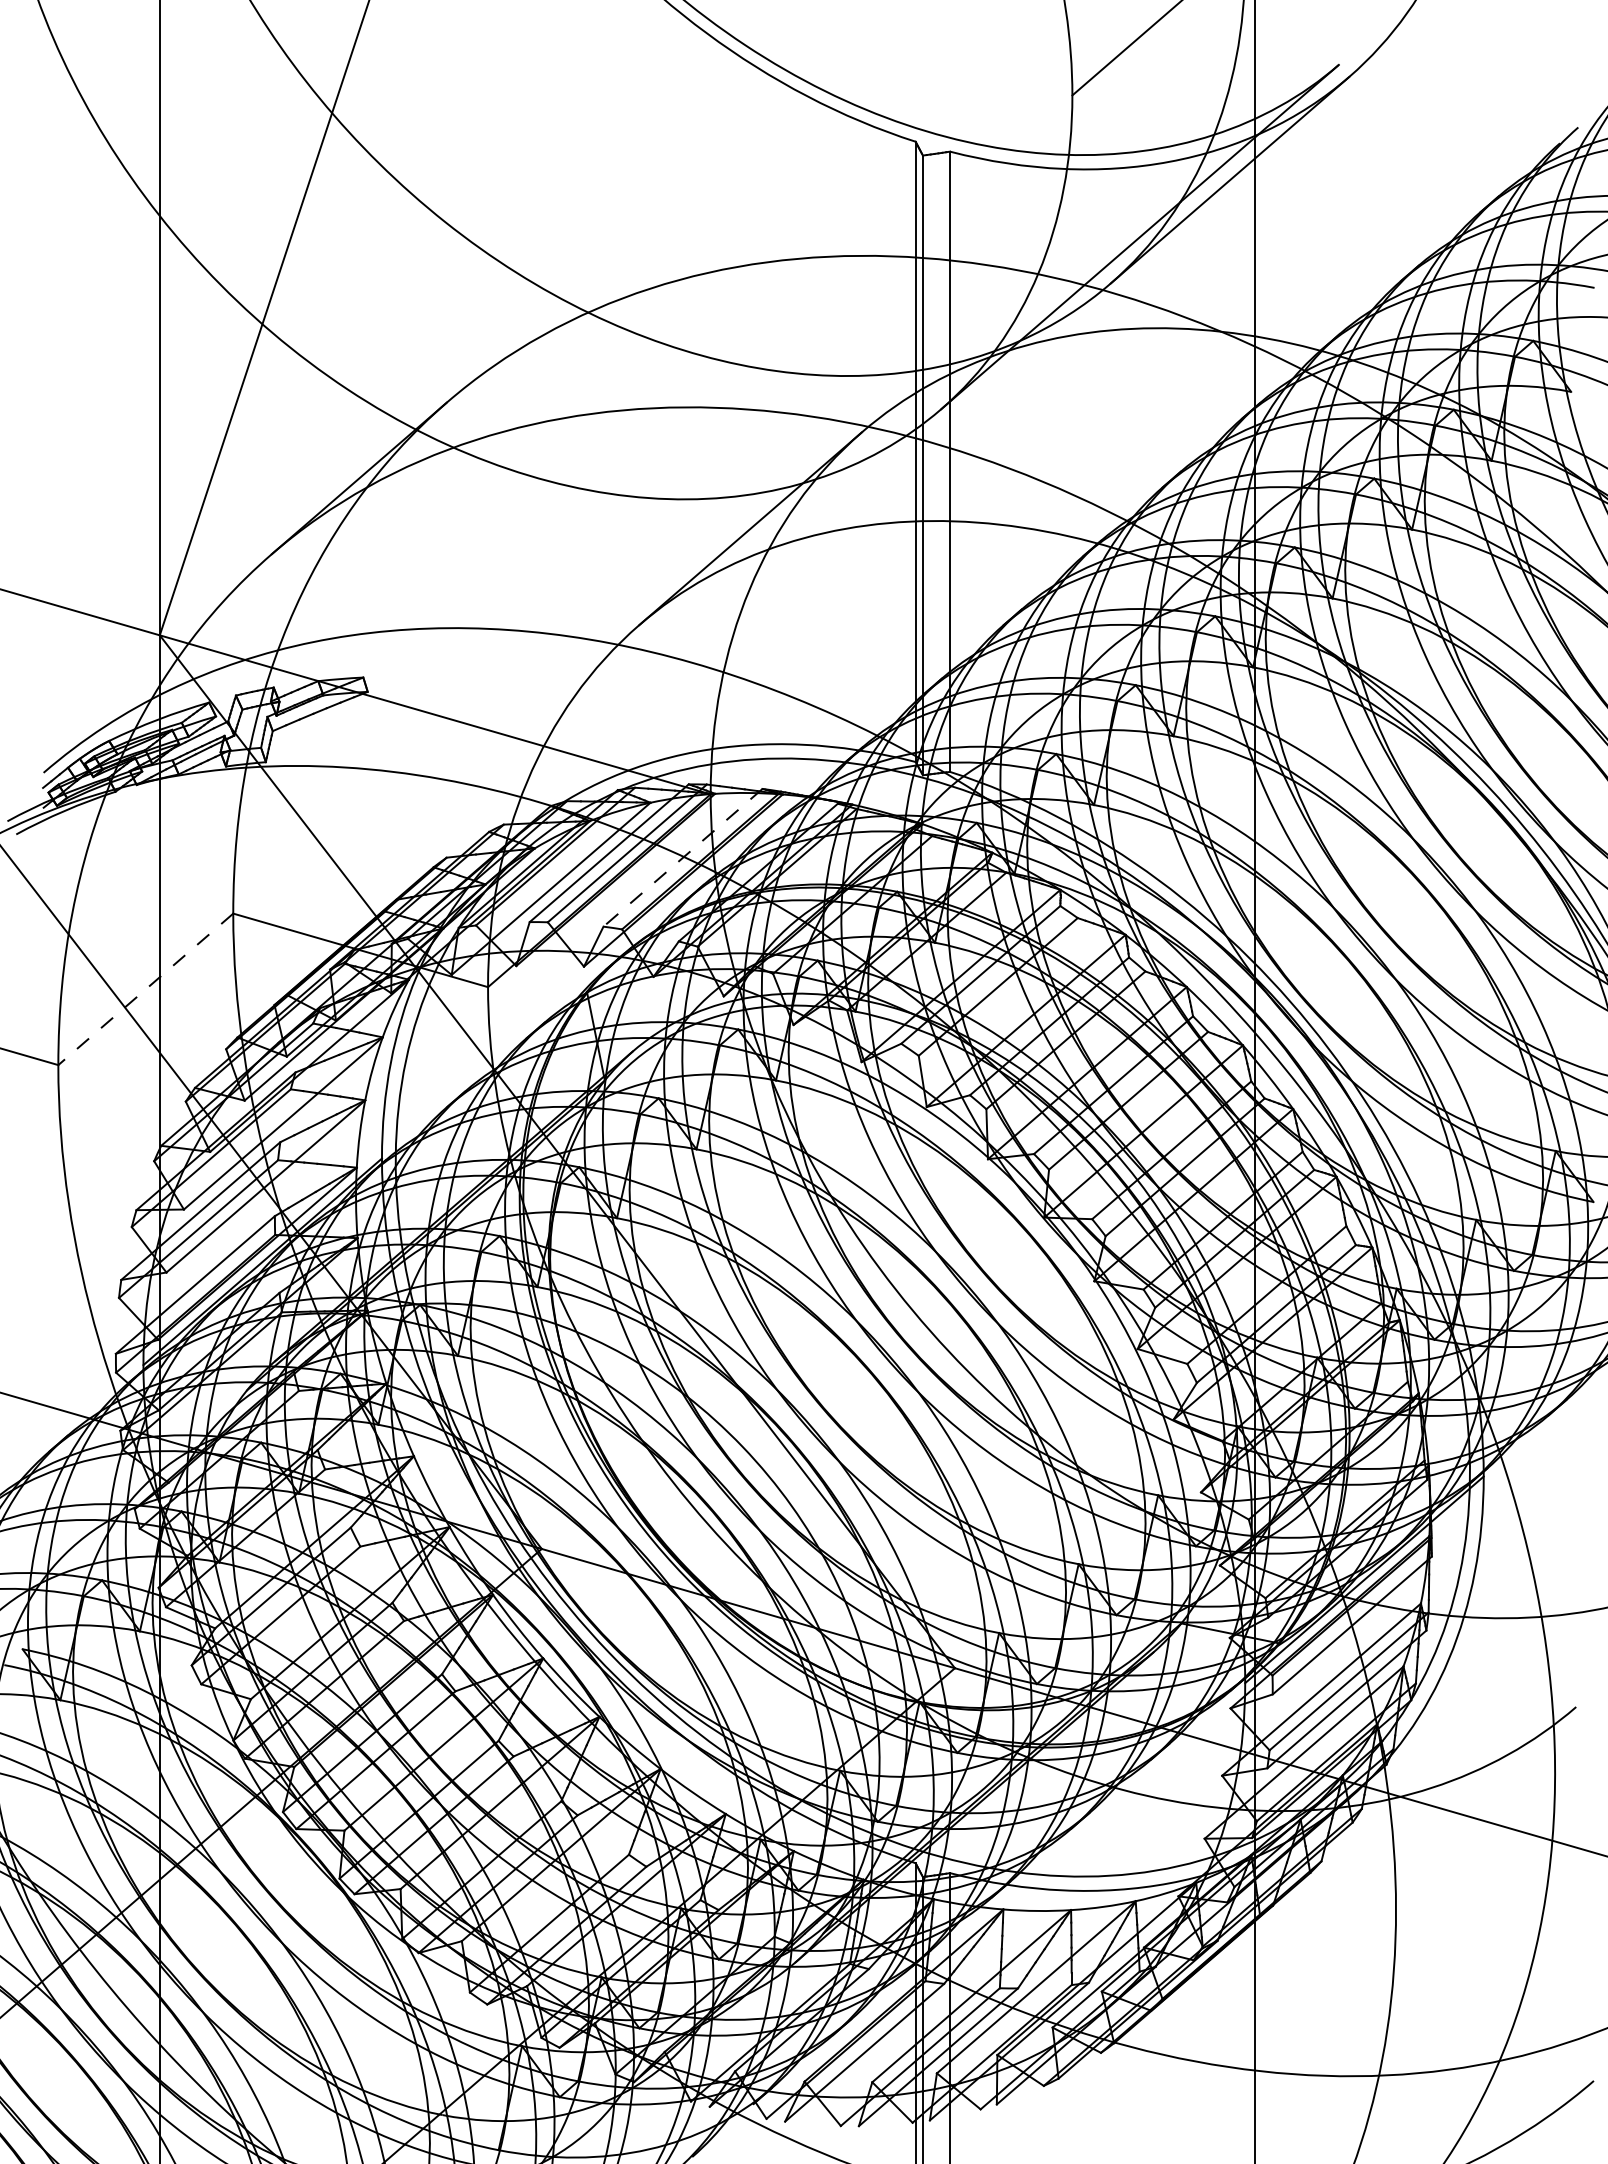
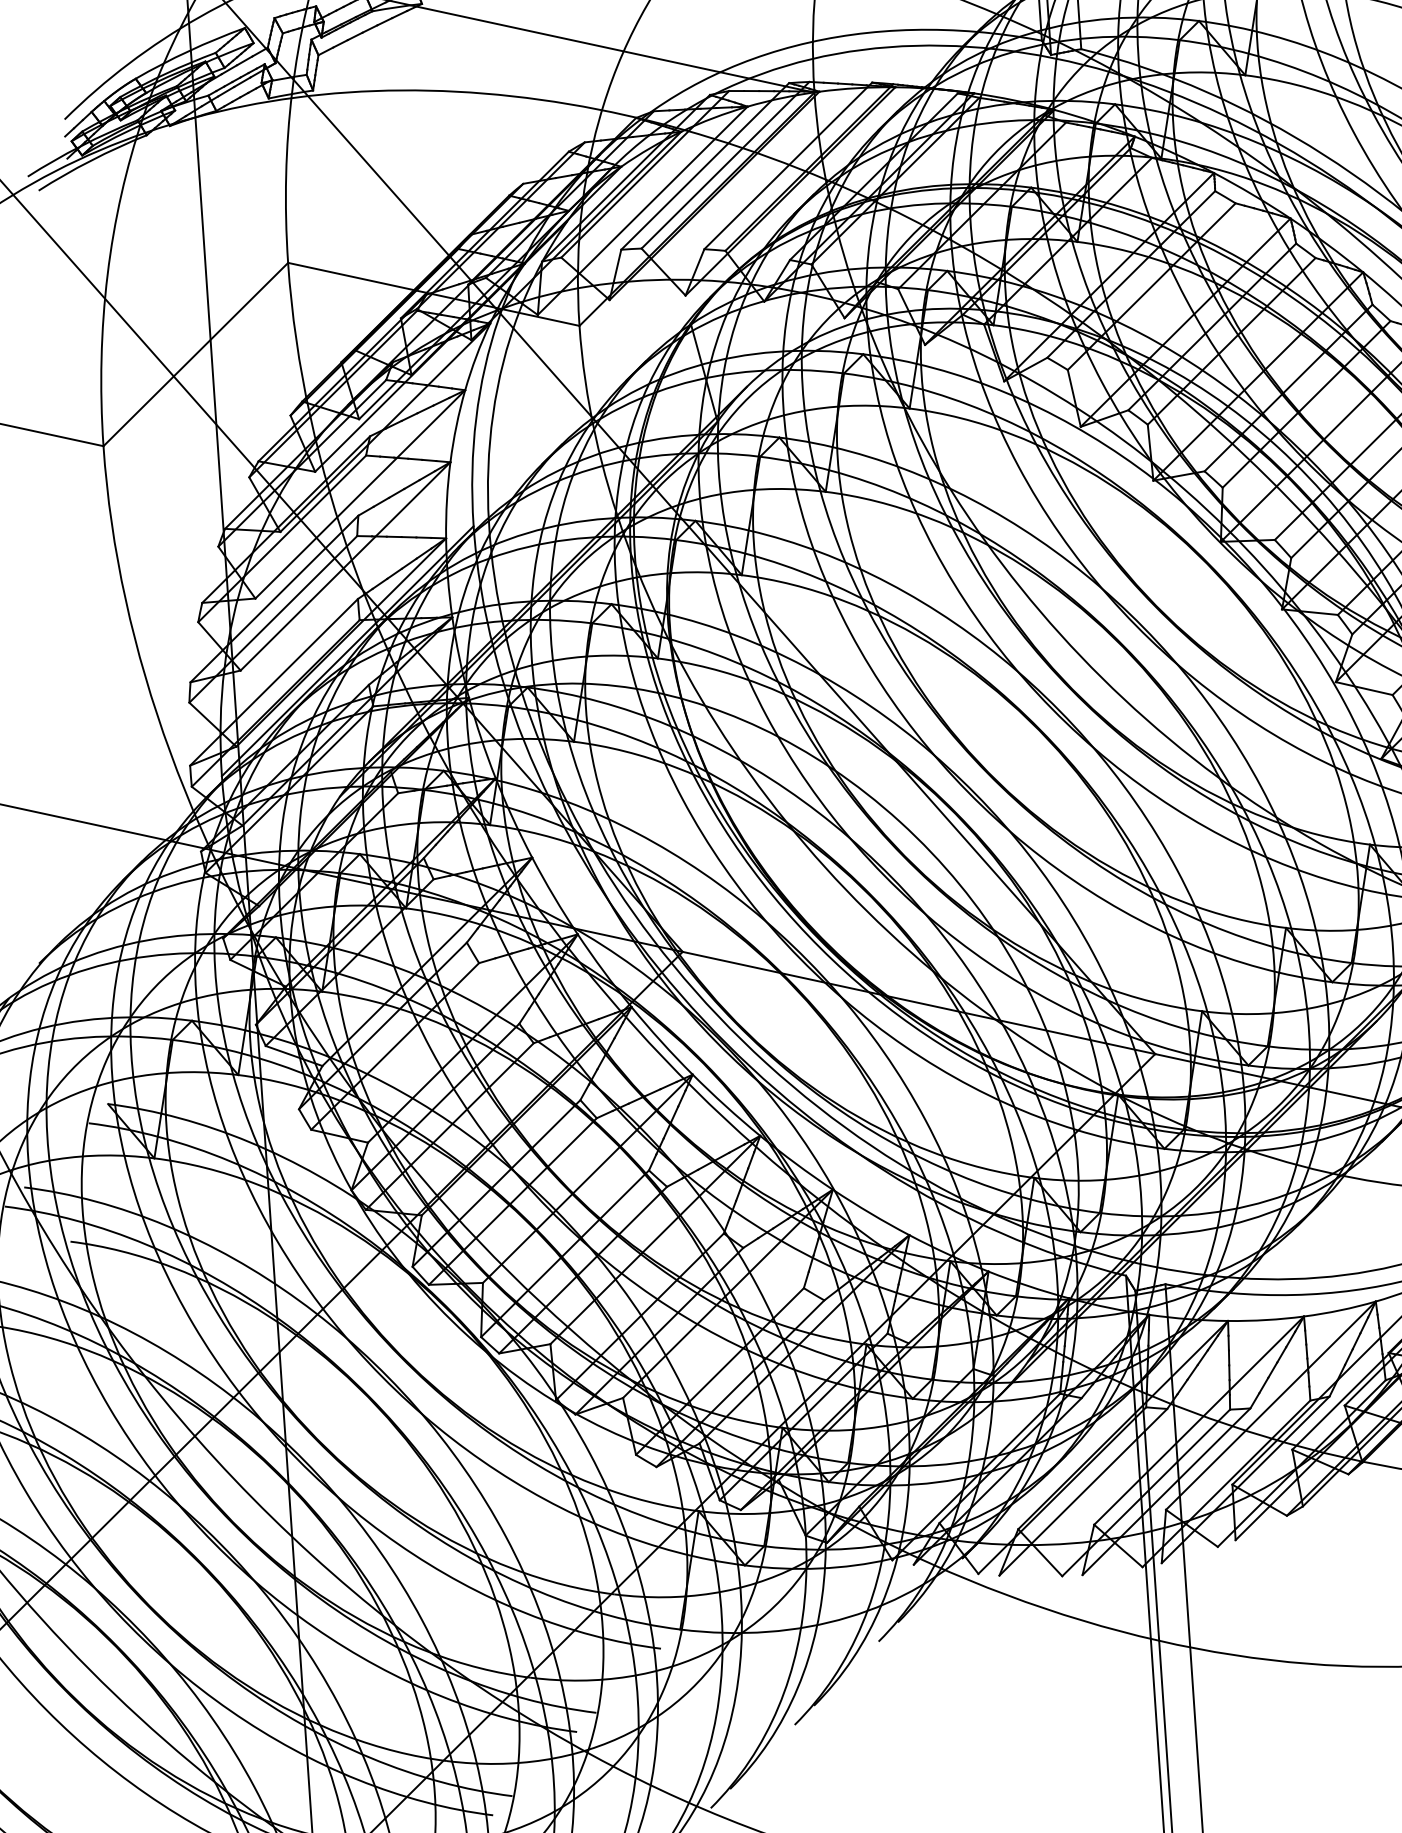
line: (682, 858) -> (787, 166), dashed -> solid
line: (145, 989) -> (195, 354), dashed -> solid

